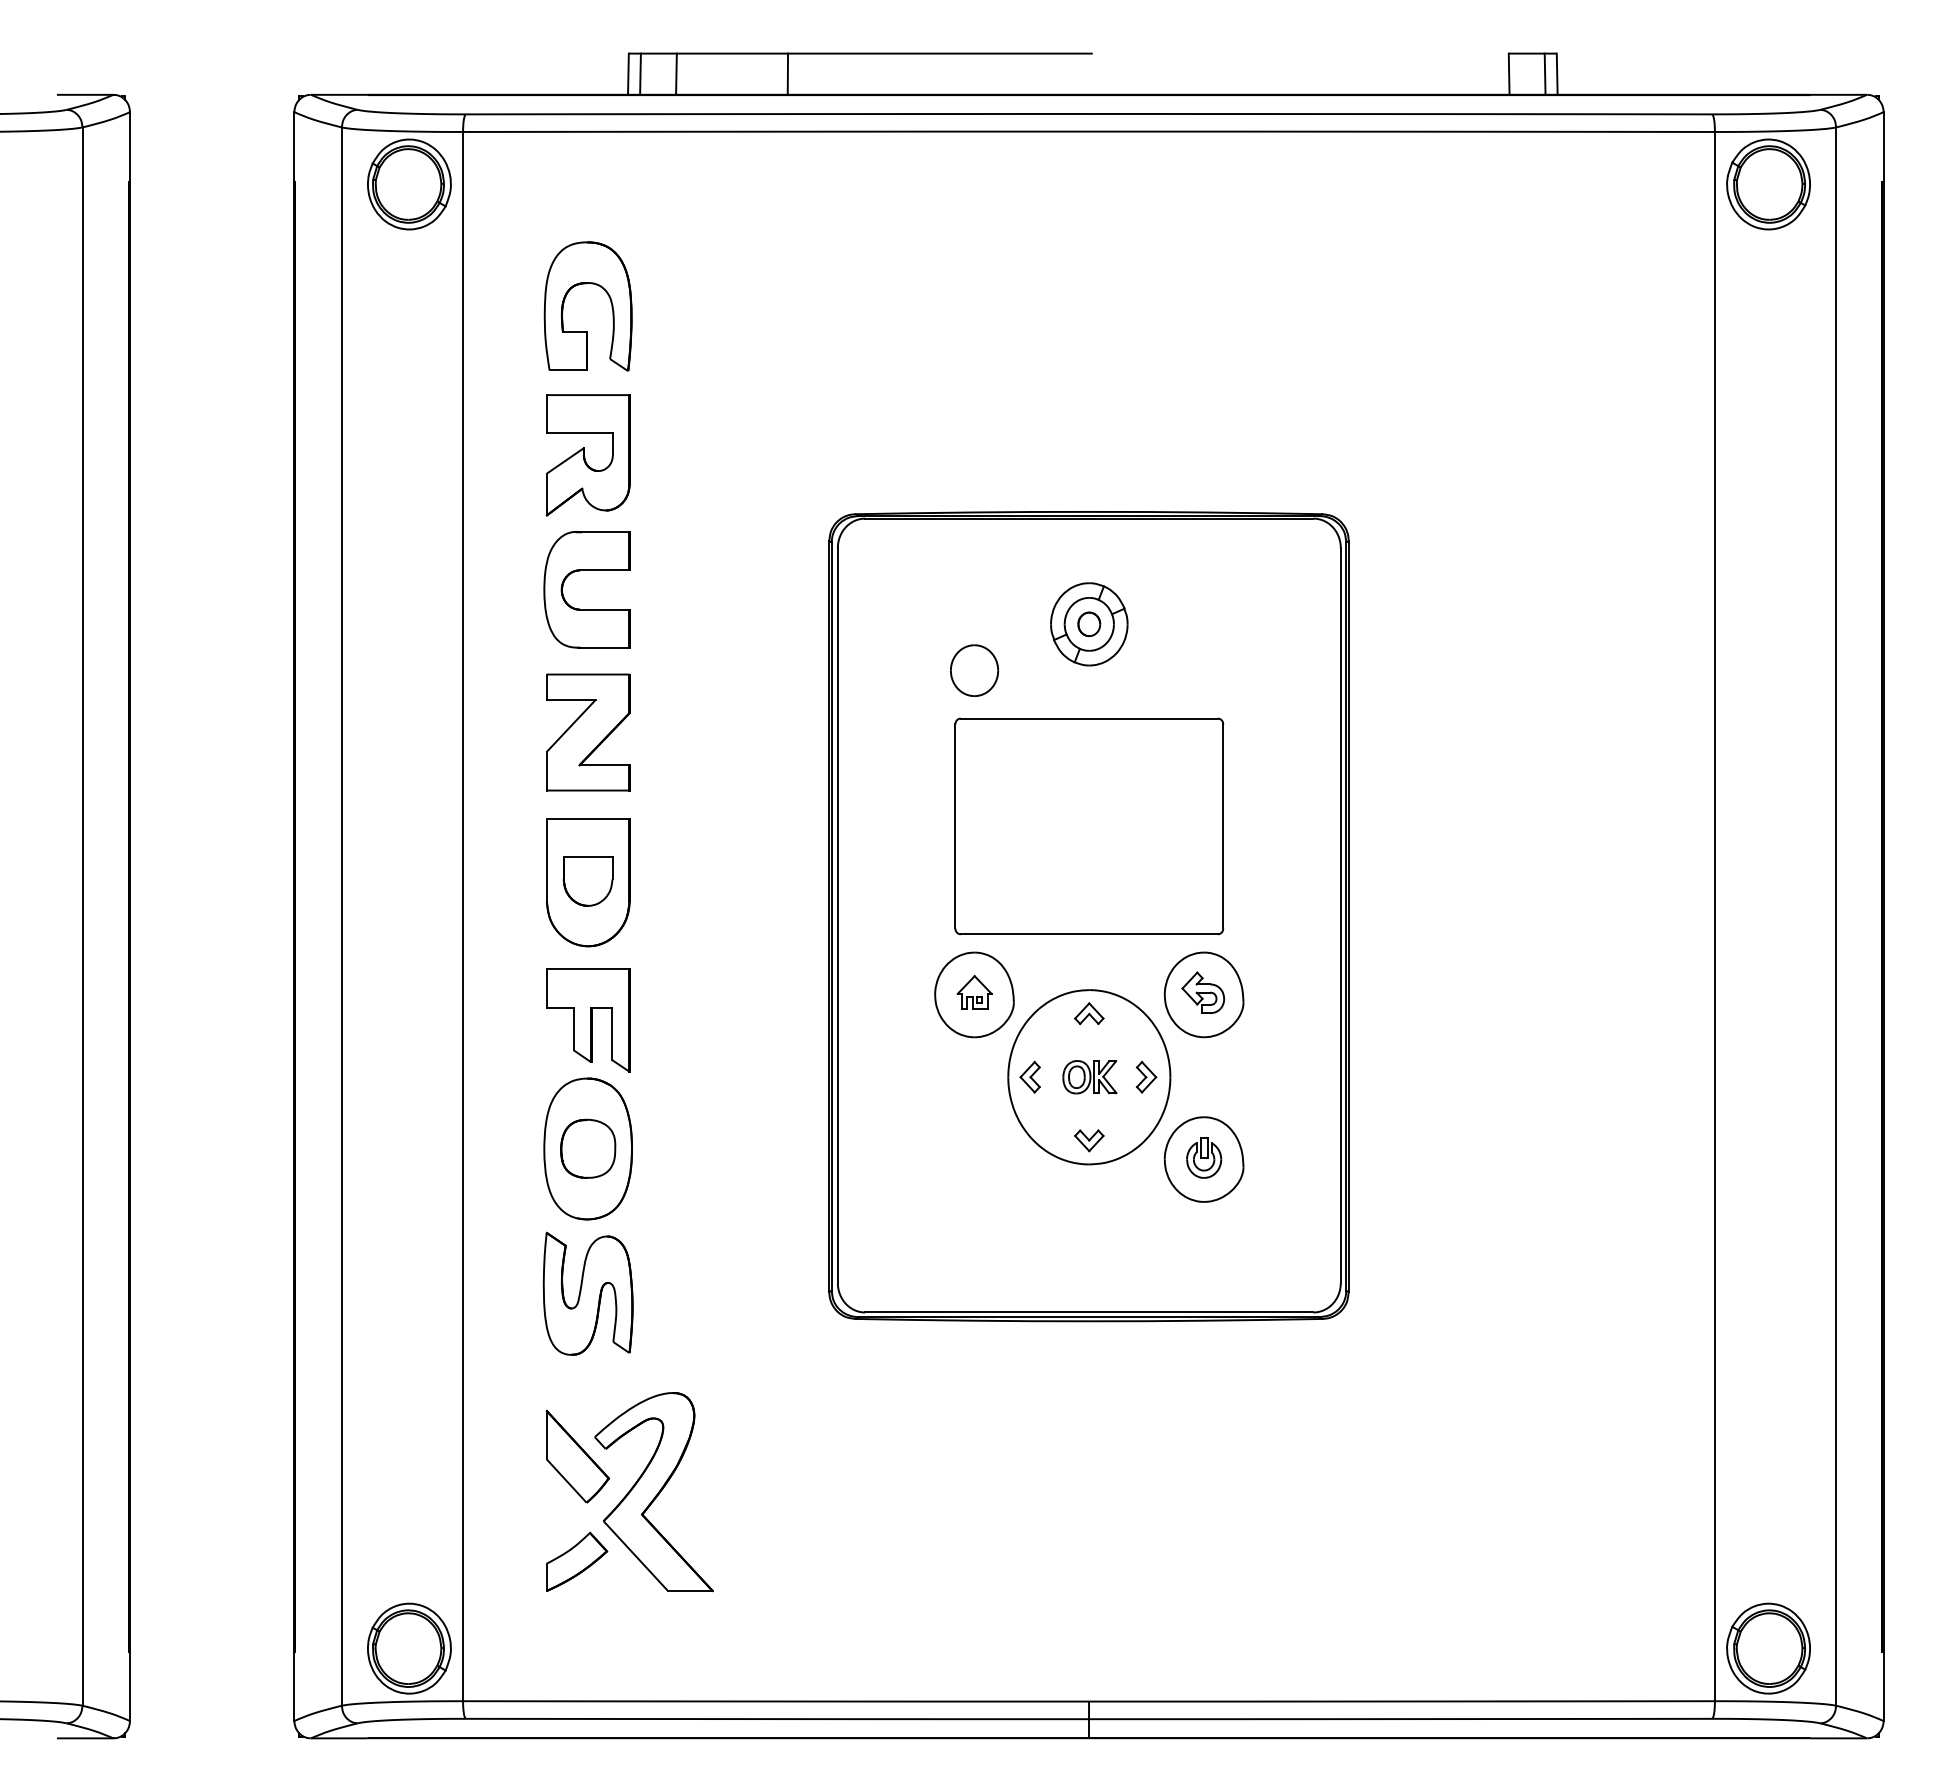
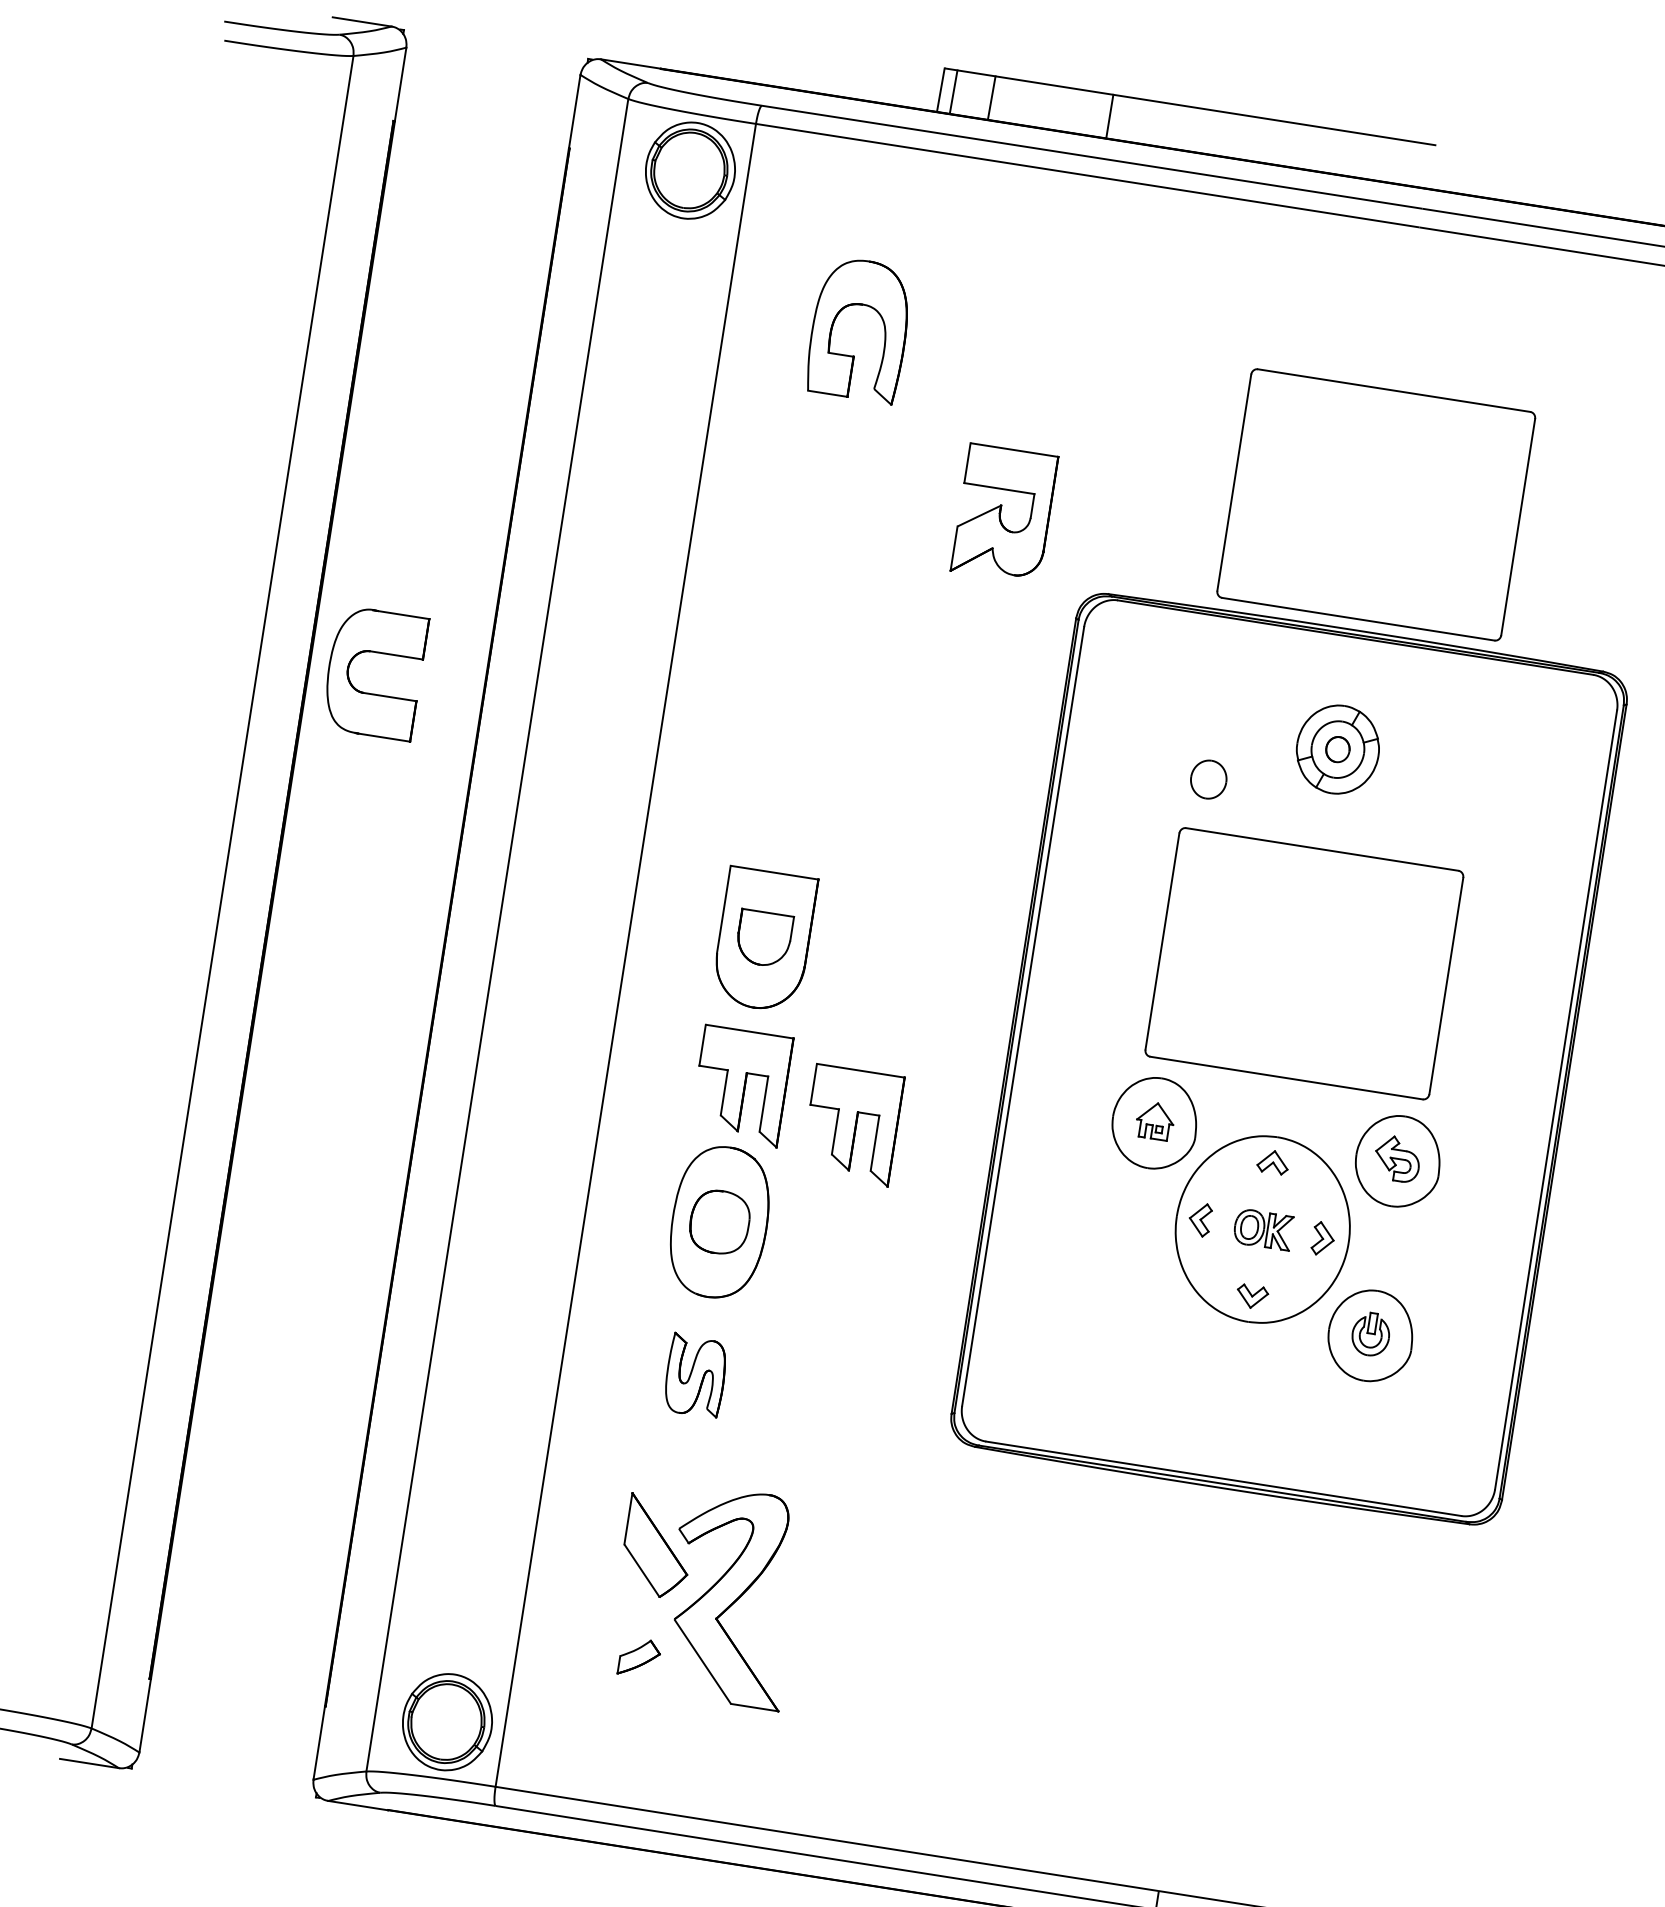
part: (1089, 393) -> (1376, 505), added
part: (587, 455) -> (1003, 513), moved
part: (586, 570) -> (377, 652), moved
part: (974, 670) -> (1208, 779), size x0.7
part: (588, 732) -> (789, 781), removed
part: (696, 1040) -> (852, 1125), added
part: (587, 1293) -> (695, 1375), size x0.6
part: (577, 1561) -> (640, 1657), size x0.6

